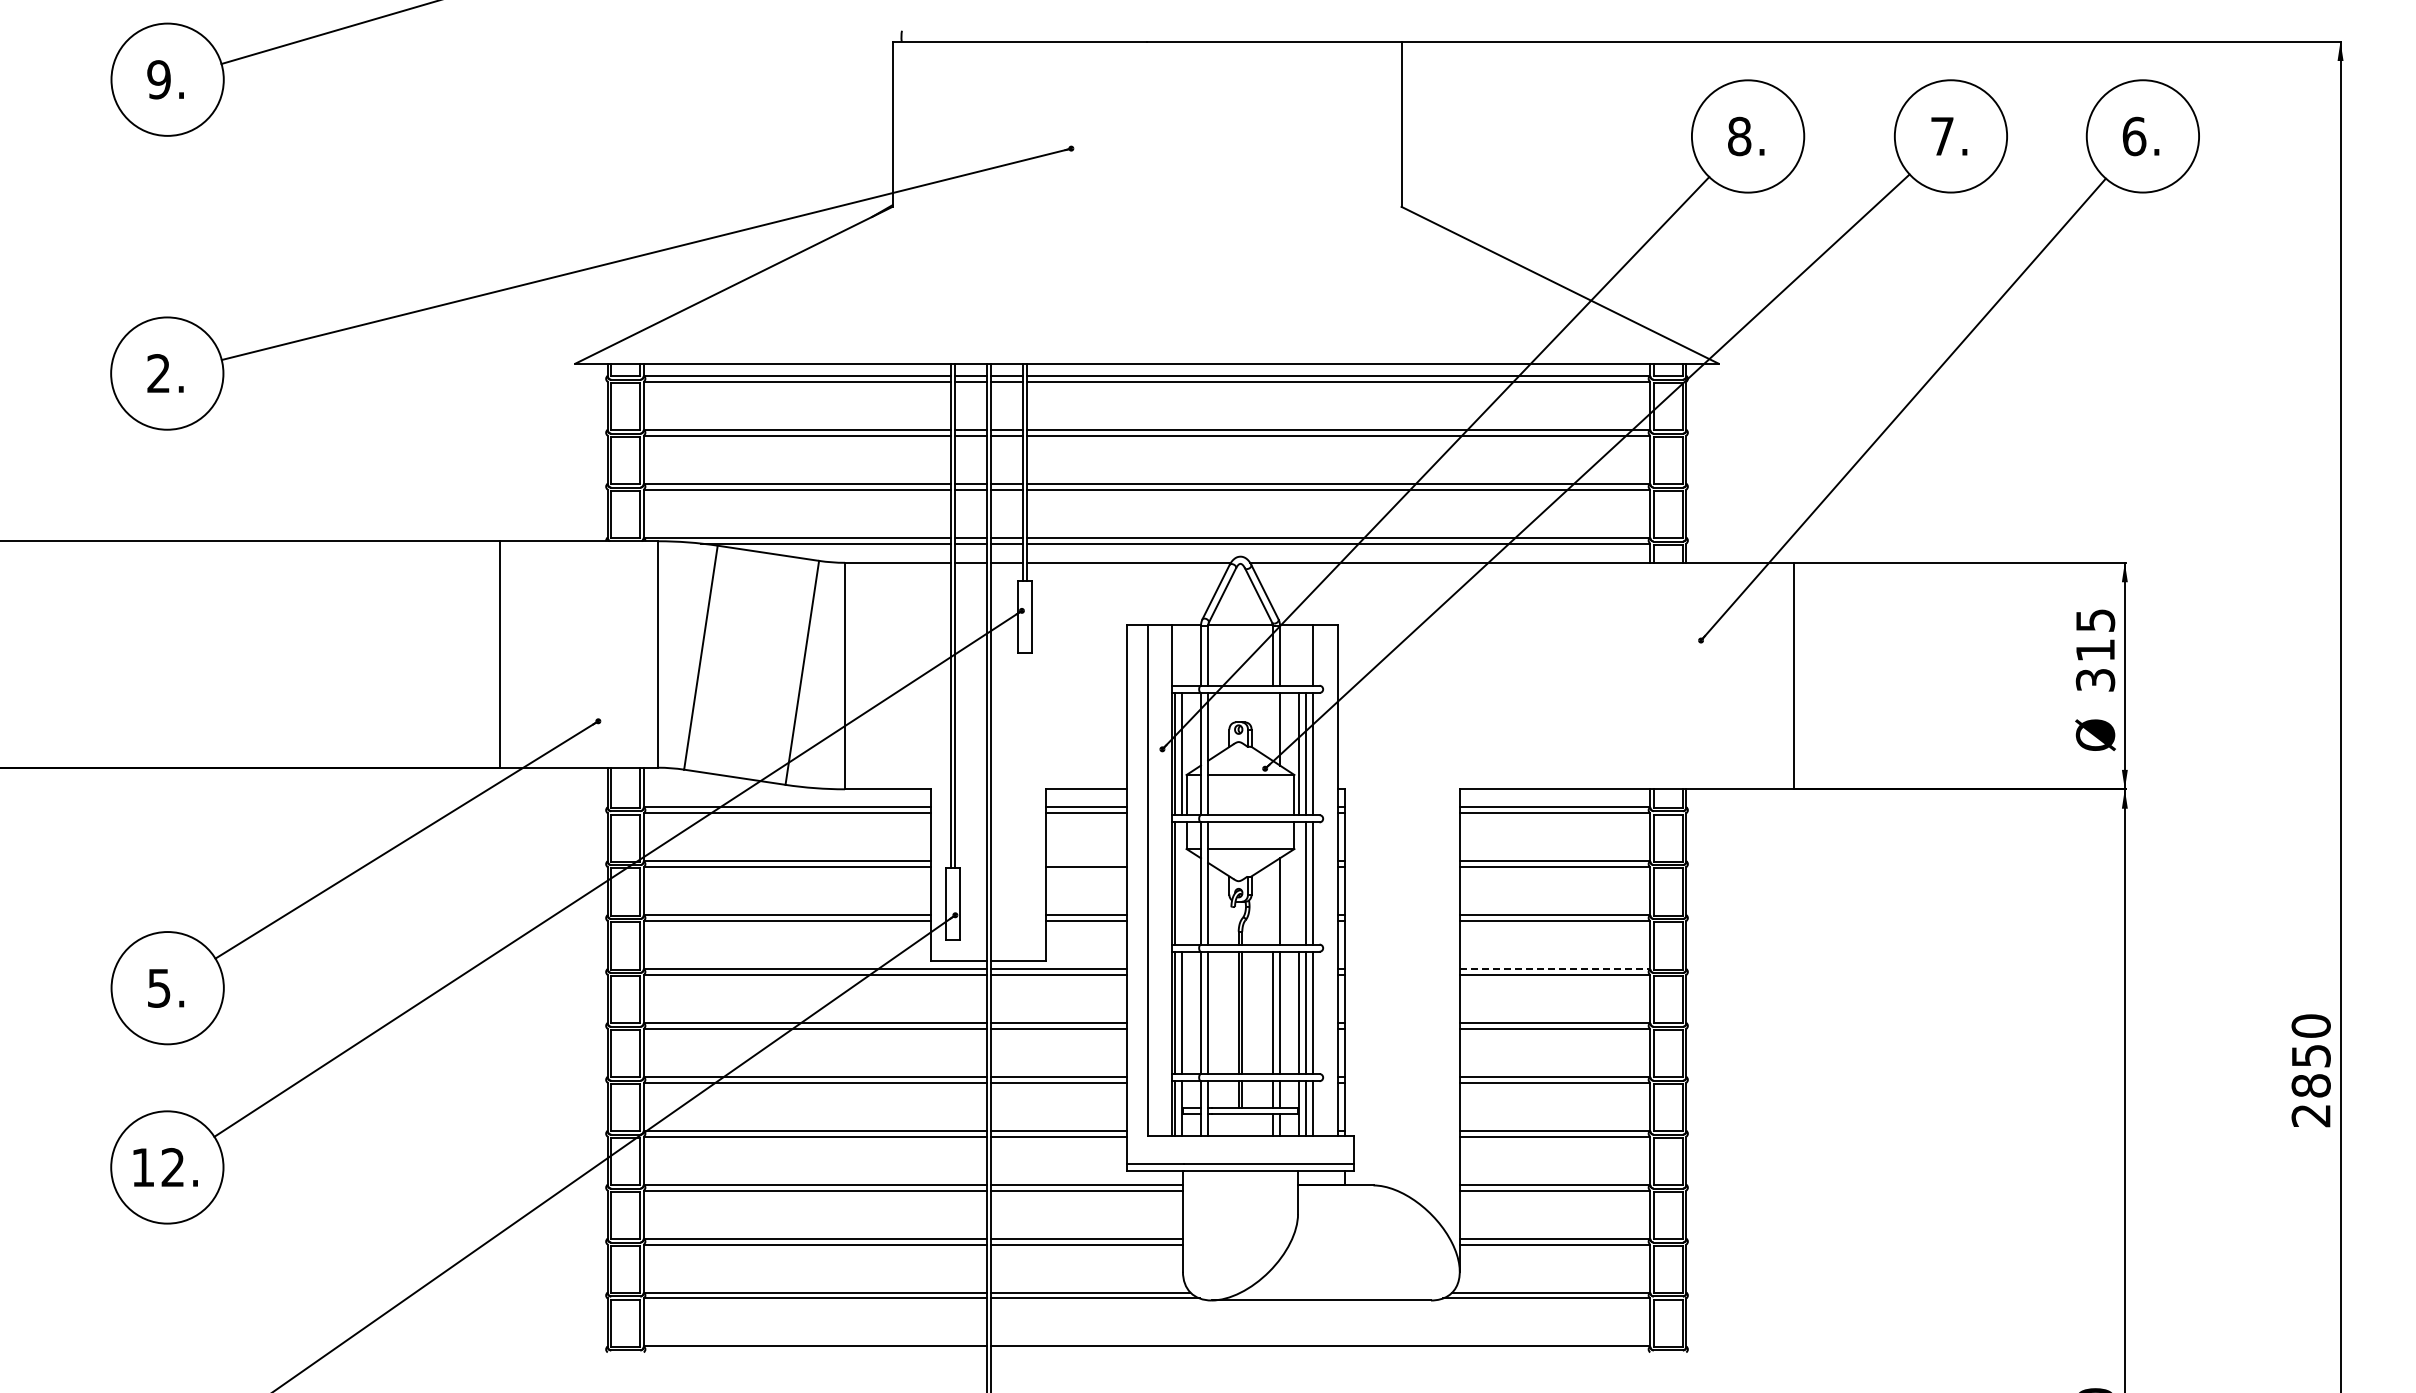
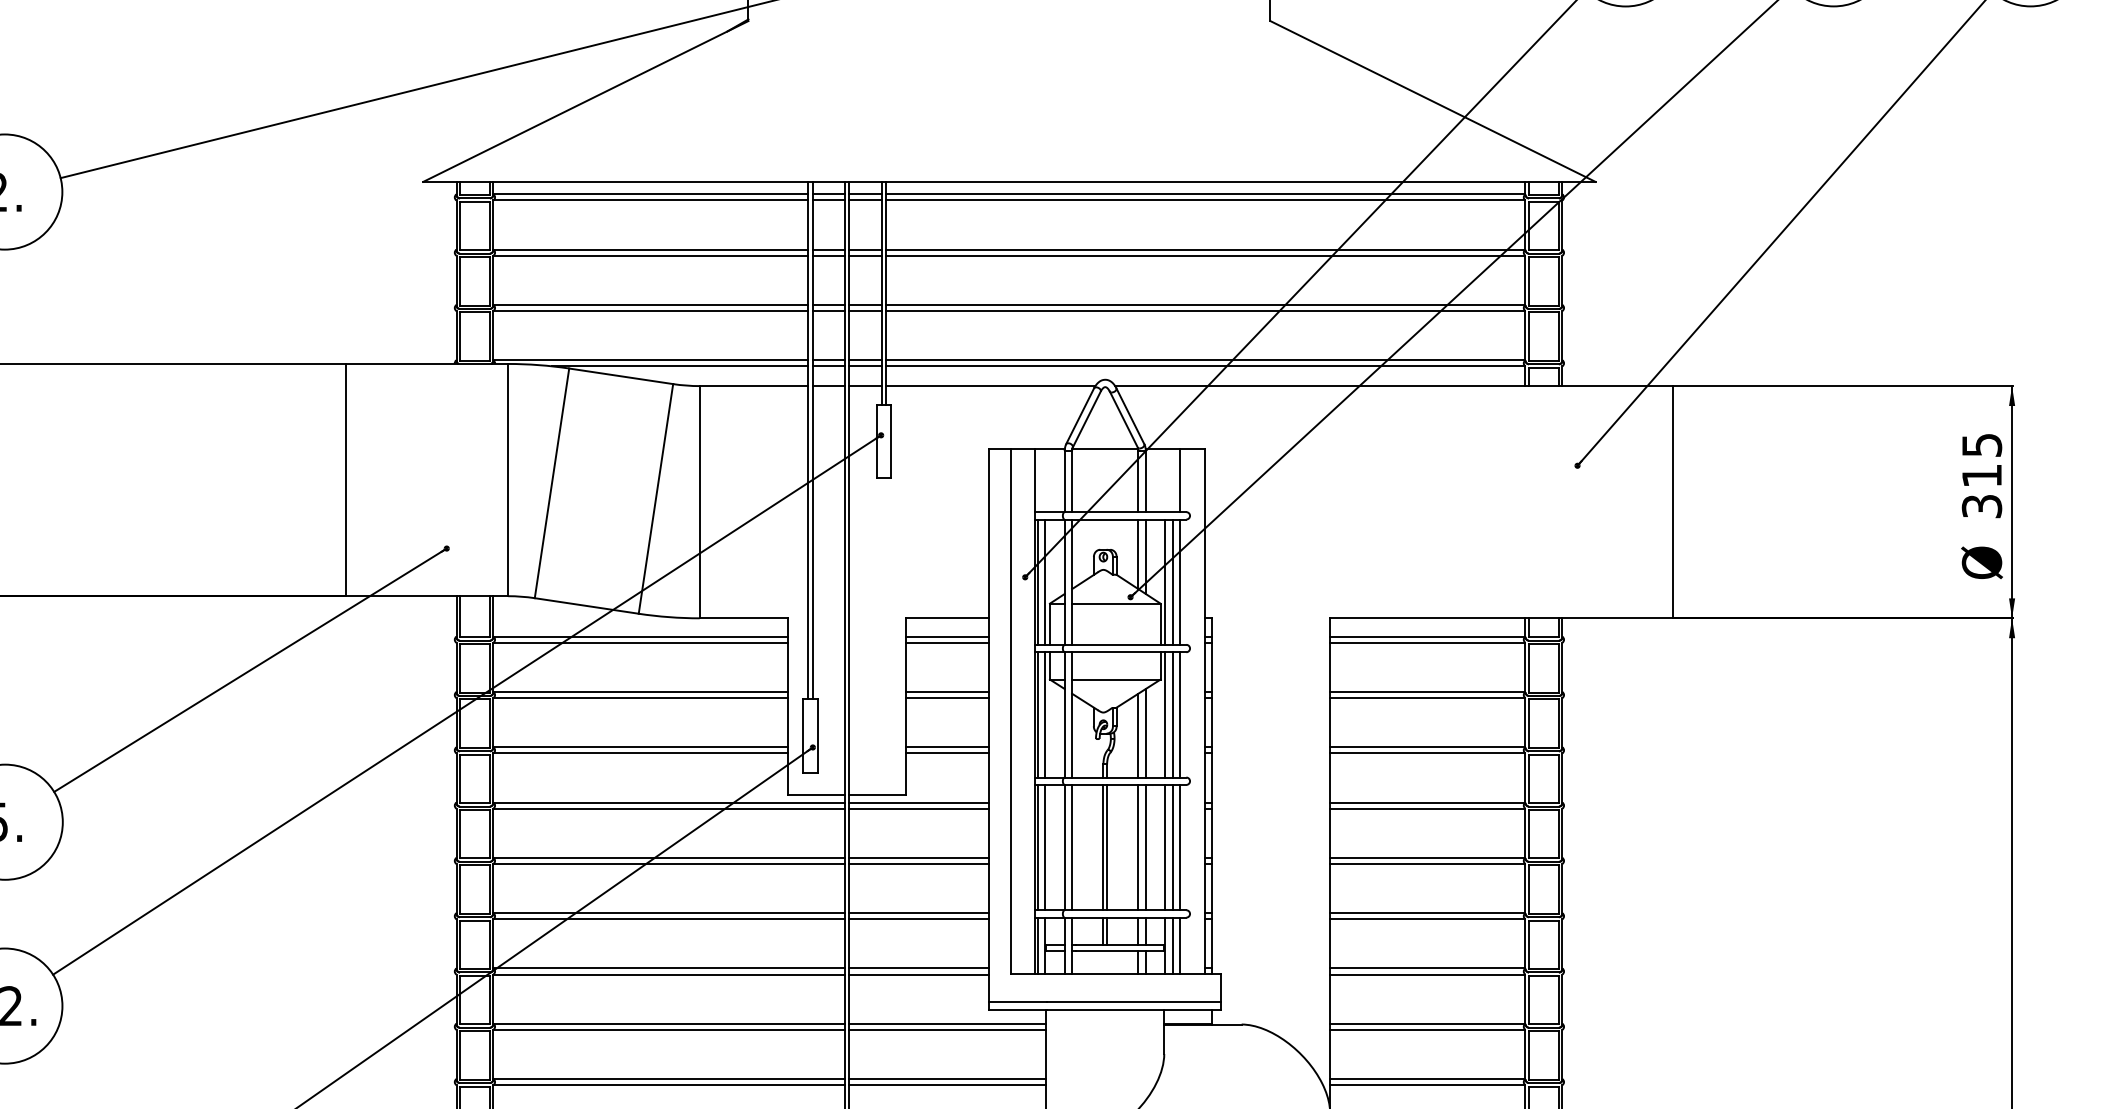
line: (1272, 726) -> (1138, 553), added
line: (1086, 861) -> (947, 692), added
line: (1181, 883) -> (1044, 714), added
line: (1299, 883) -> (1165, 714), added
line: (1272, 903) -> (1138, 735), added
line: (1555, 968) -> (1428, 802), dashed -> solid

